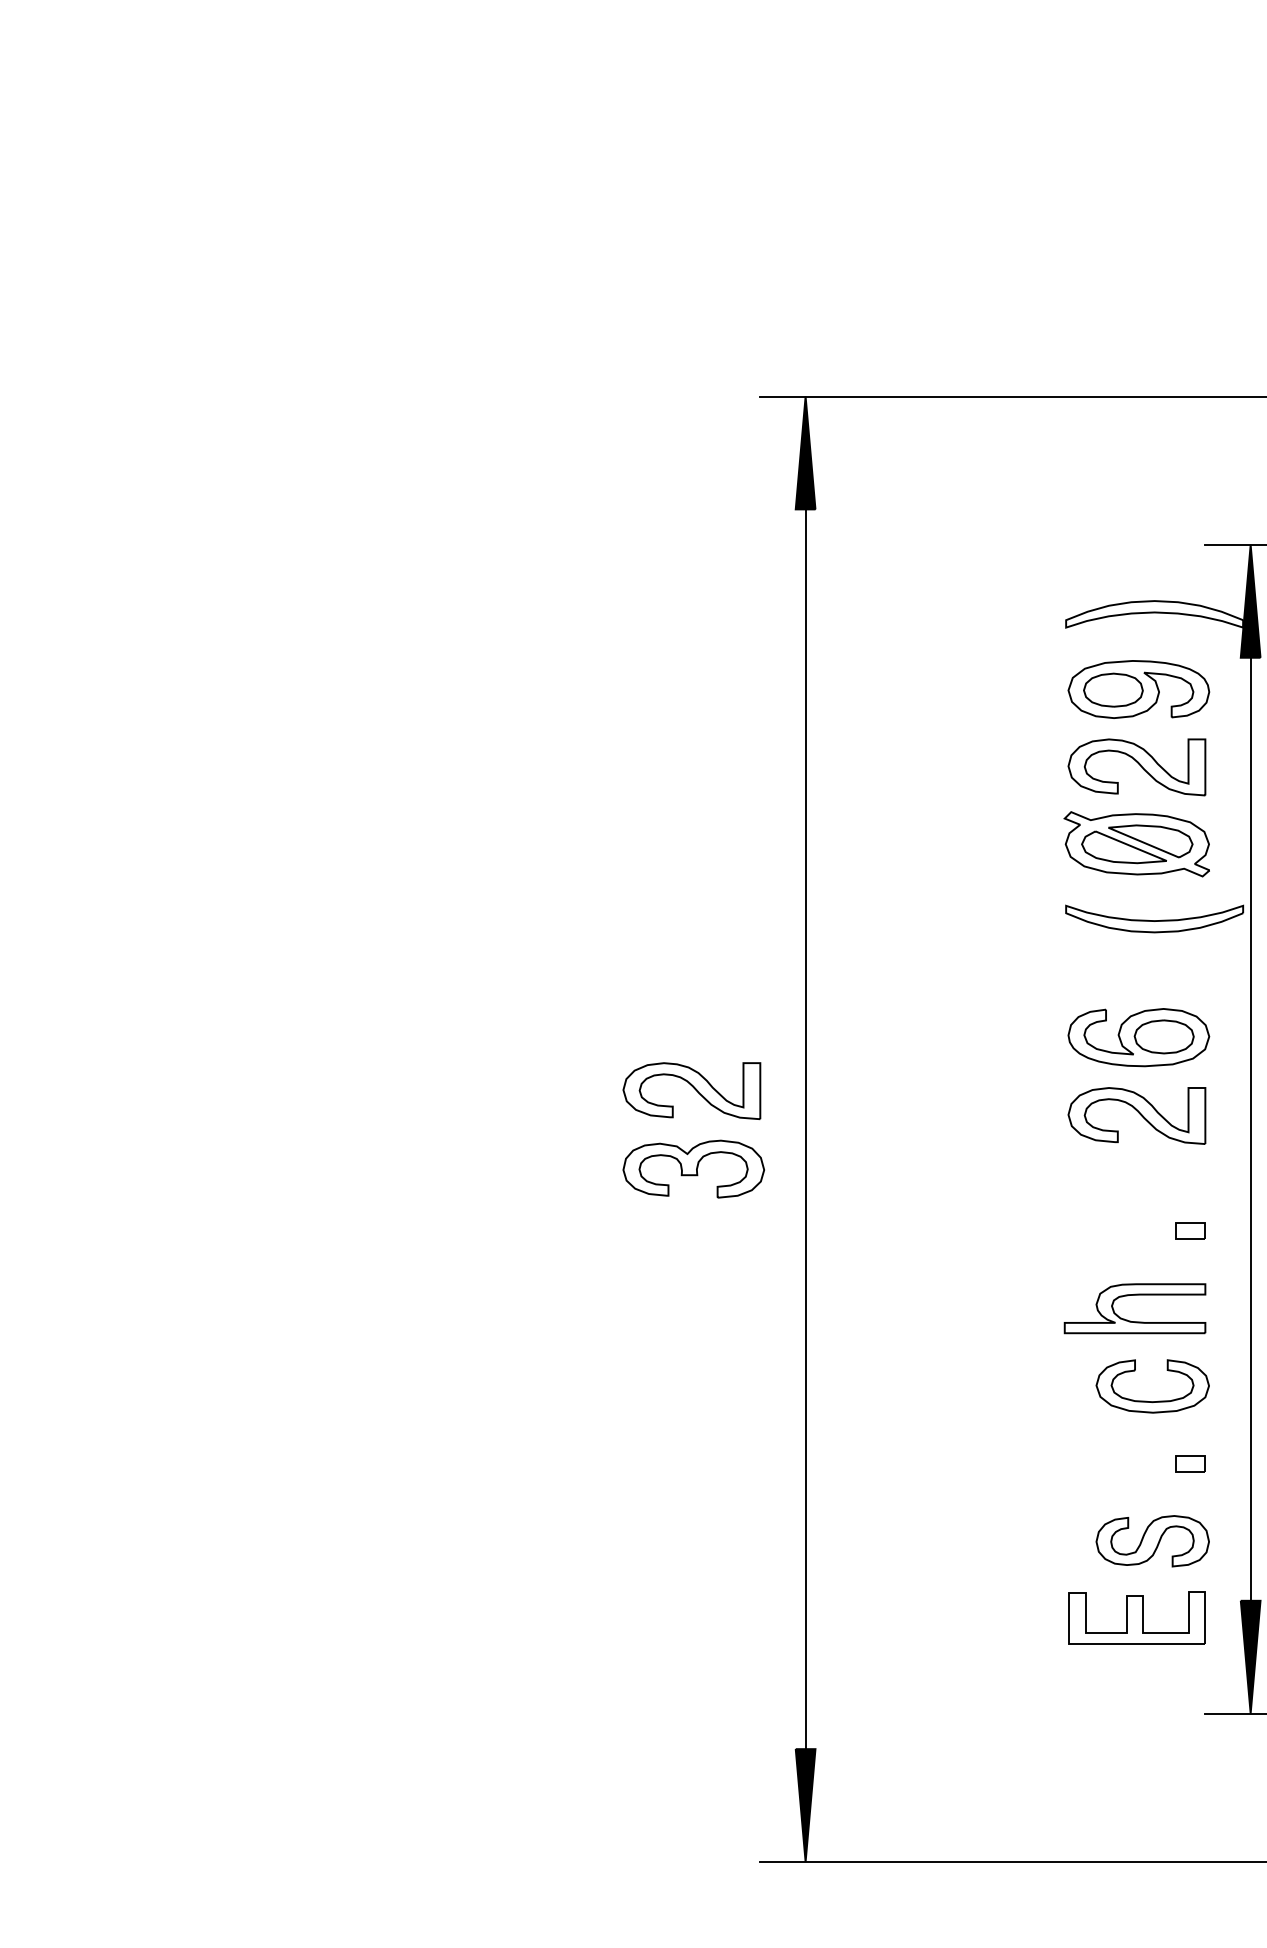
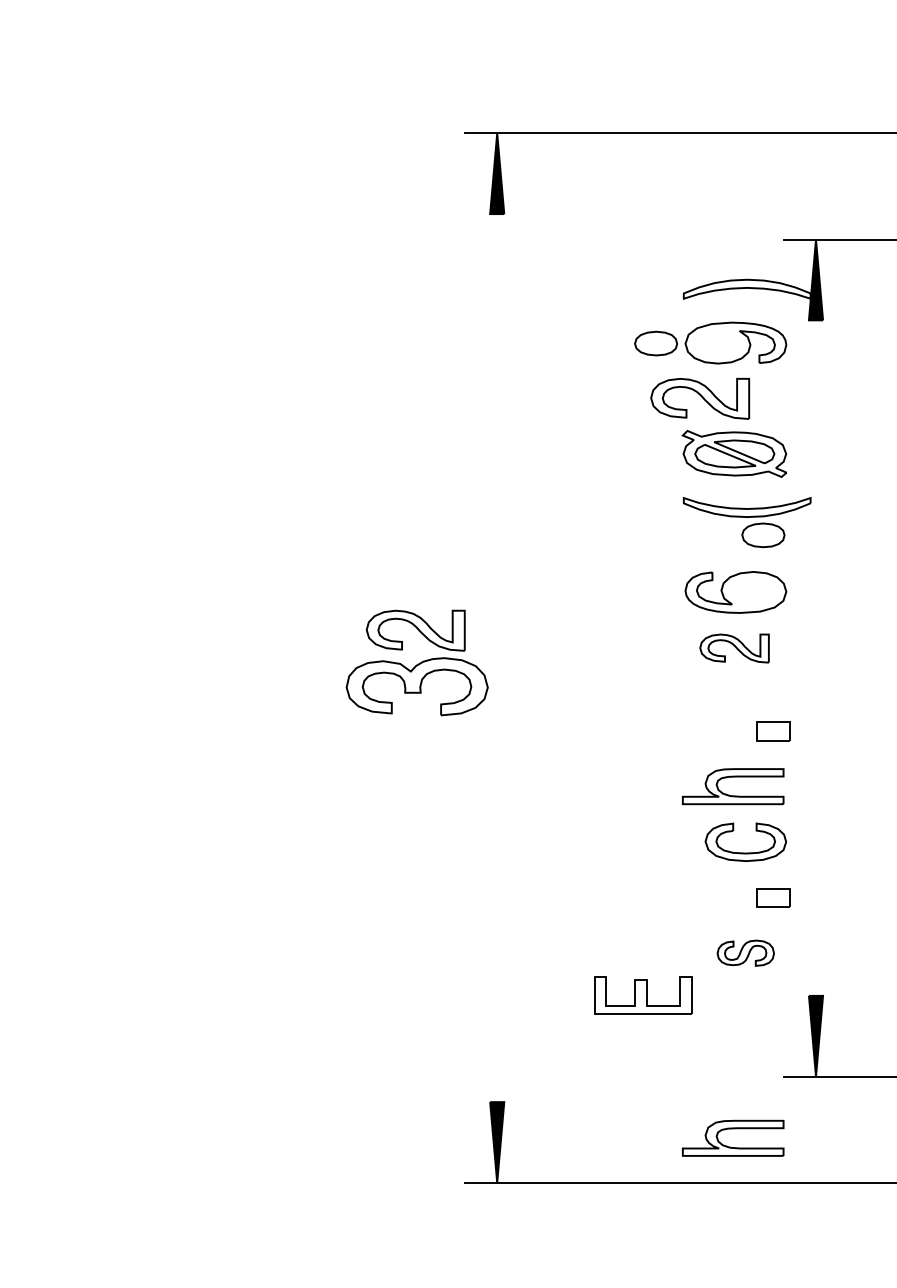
part: (1113, 689) -> (656, 343), moved
part: (1136, 767) -> (699, 398), moved
part: (1163, 1036) -> (762, 535), moved
part: (1136, 1115) -> (734, 648), size x0.7
line: (1250, 1128) -> (815, 657), removed
line: (805, 1129) -> (497, 658), removed
part: (693, 1168) -> (416, 686), size x1.4
part: (1190, 1230) -> (772, 730), size x1.6
part: (1190, 1463) -> (772, 897), size x1.6
part: (1152, 1541) -> (745, 953), size x0.7
part: (1136, 1617) -> (642, 994), moved
part: (1130, 1811) -> (729, 1146), added

